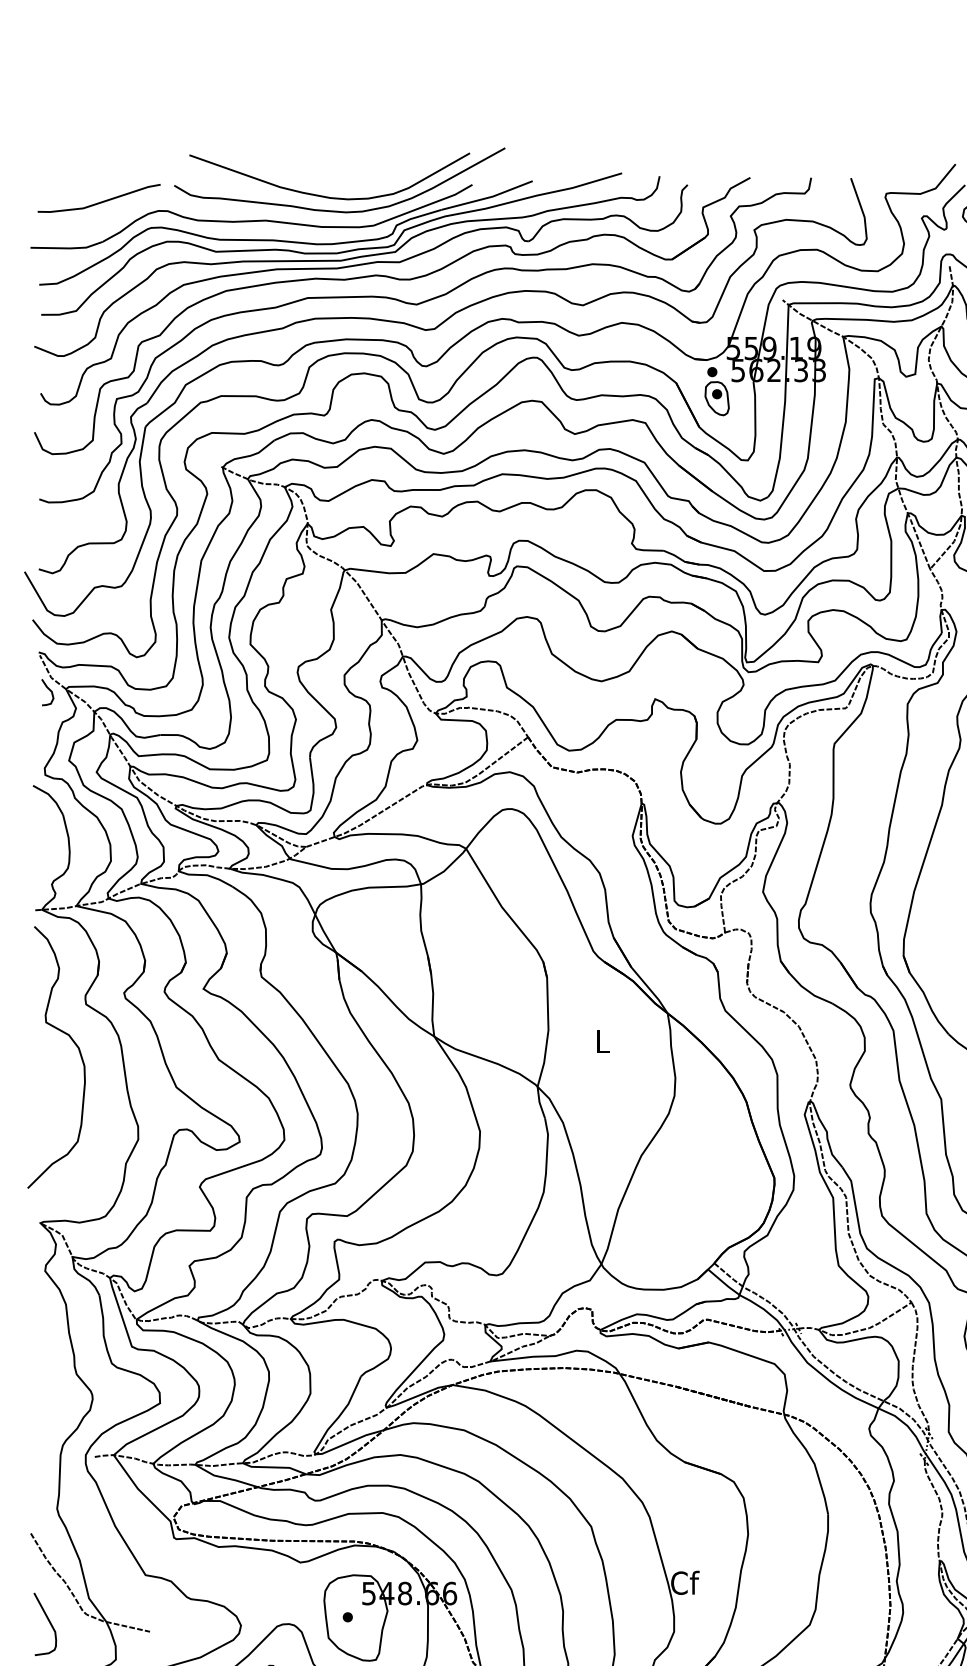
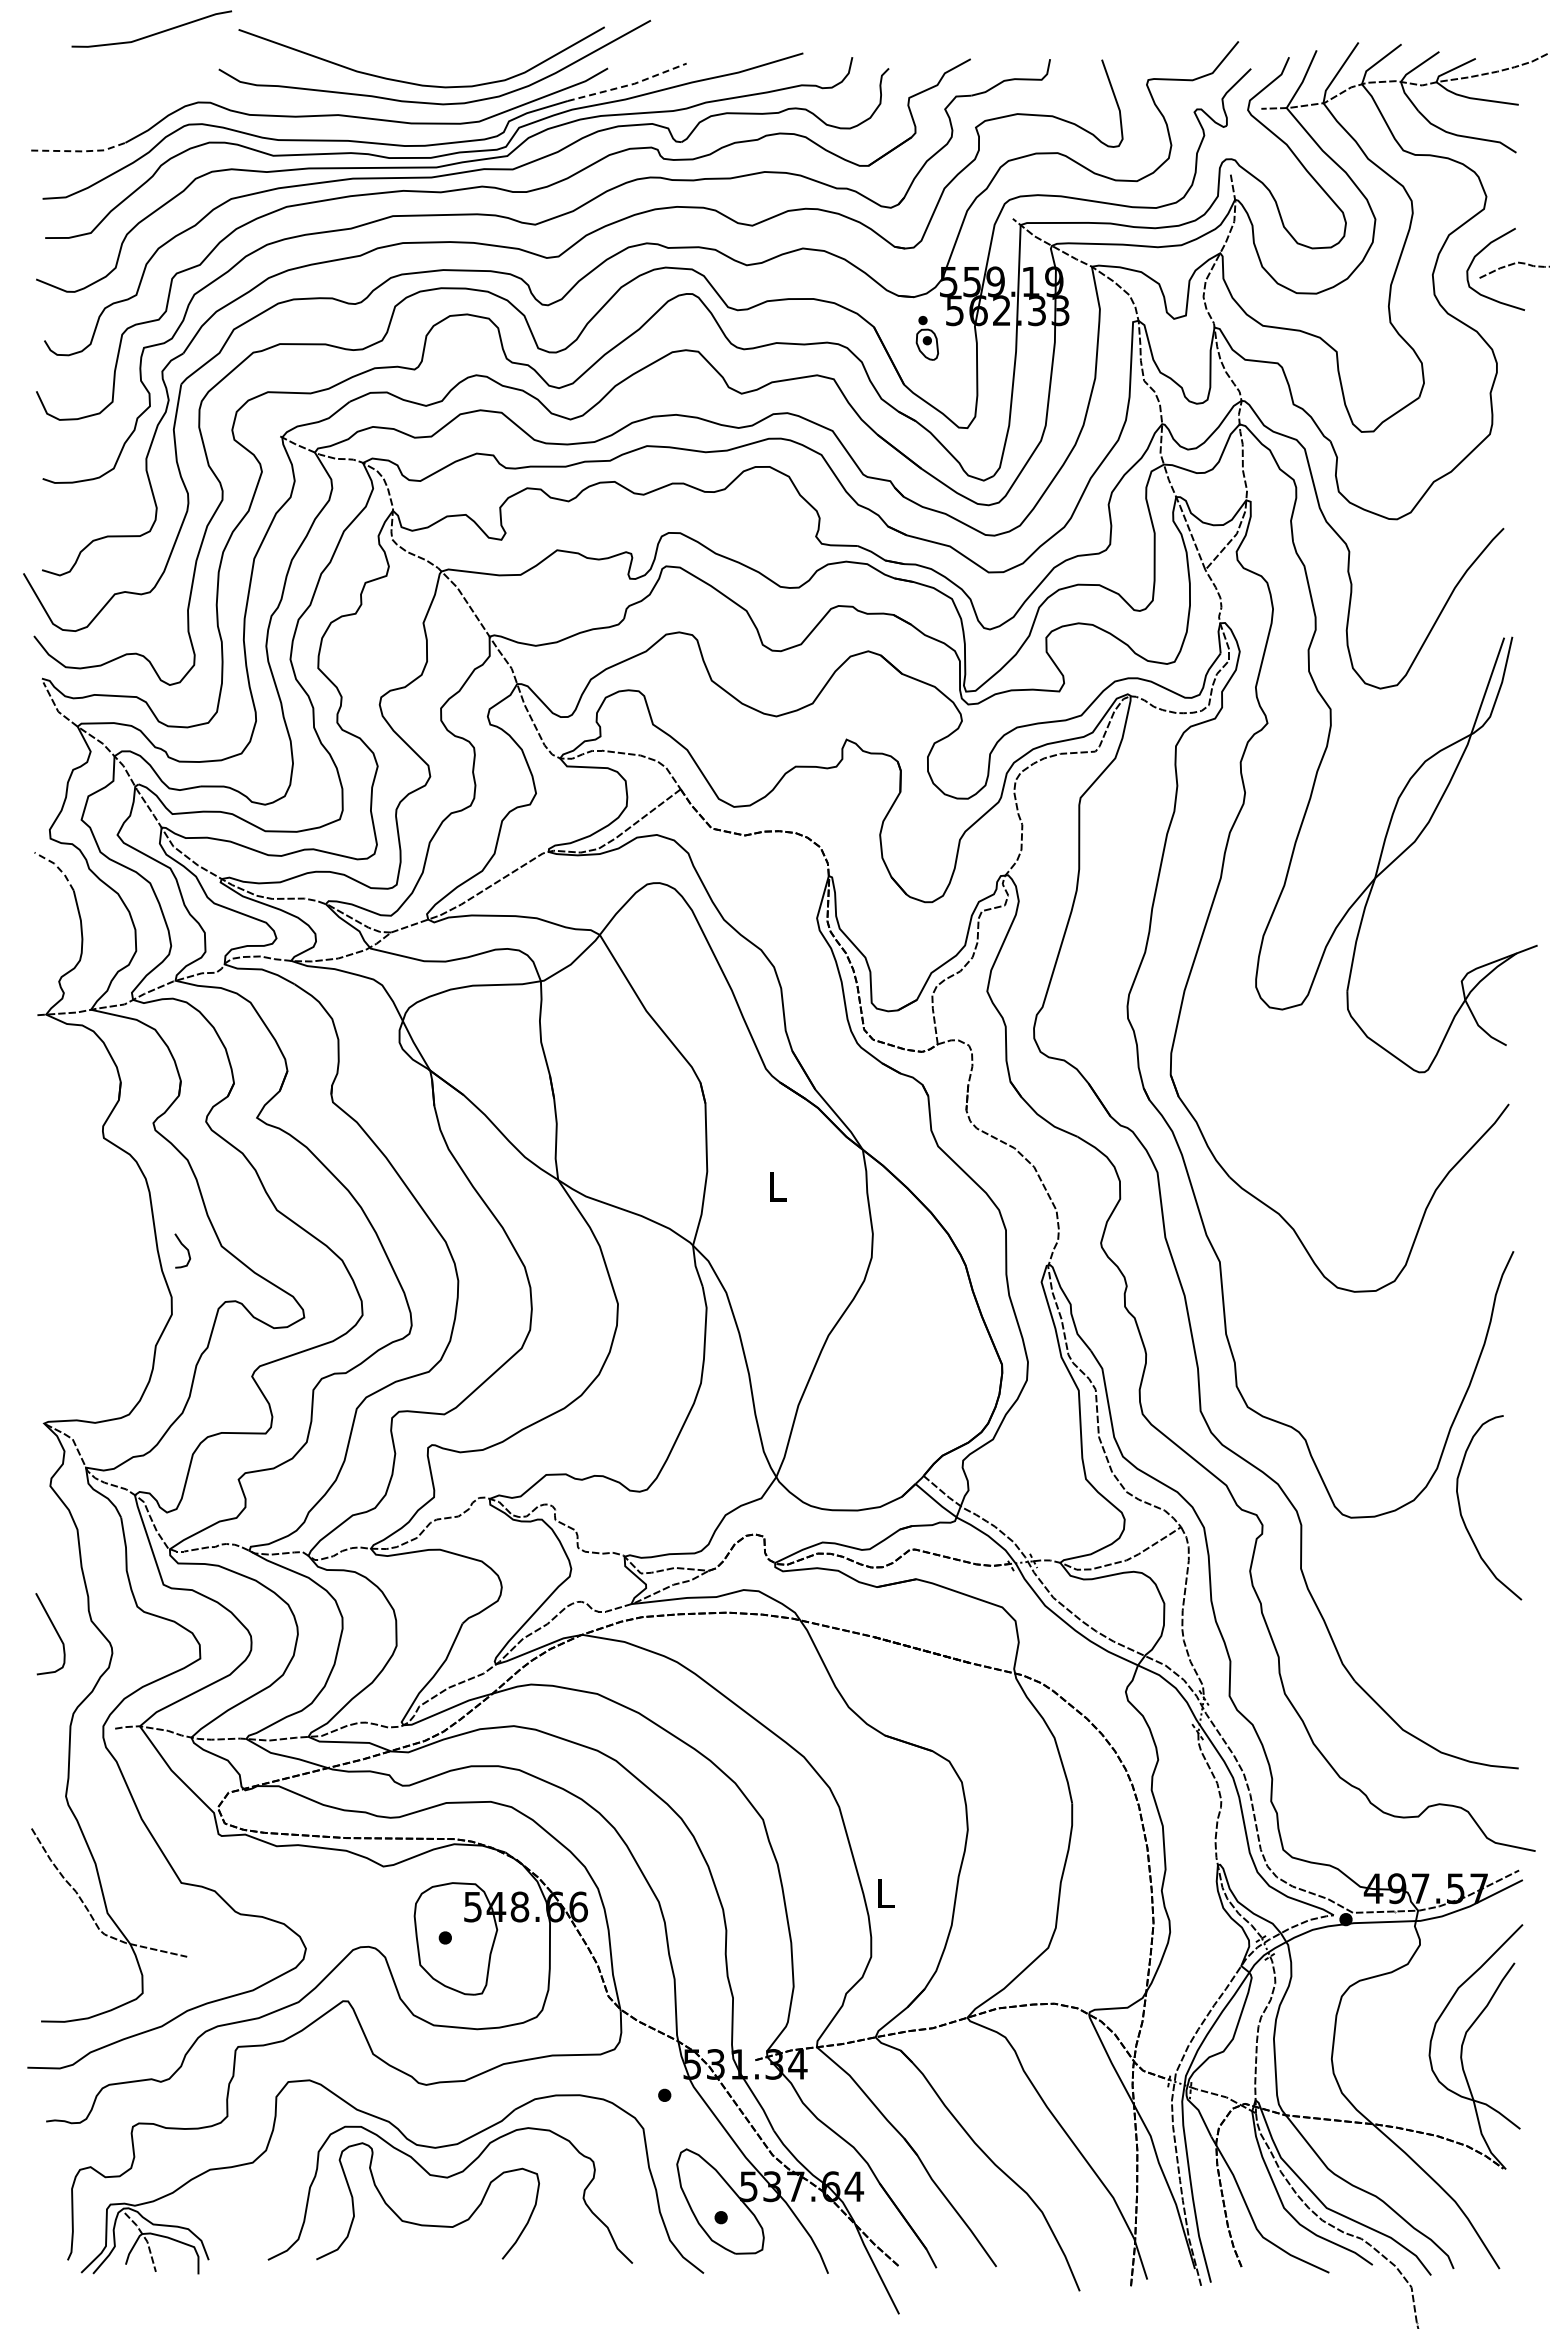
line: (488, 197) -> (629, 85), solid -> dashed
line: (100, 201) -> (153, 33), moved
line: (68, 248) -> (80, 151), solid -> dashed
part: (717, 391) -> (927, 338), size x0.7
curve: (49, 689) -> (184, 1247), moved
line: (51, 797) -> (58, 867), solid -> dashed
curve: (74, 1043) -> (88, 1189), removed
text: (685, 1582) -> (885, 1892), Cf -> L
curve: (49, 1622) -> (55, 1631), moved

